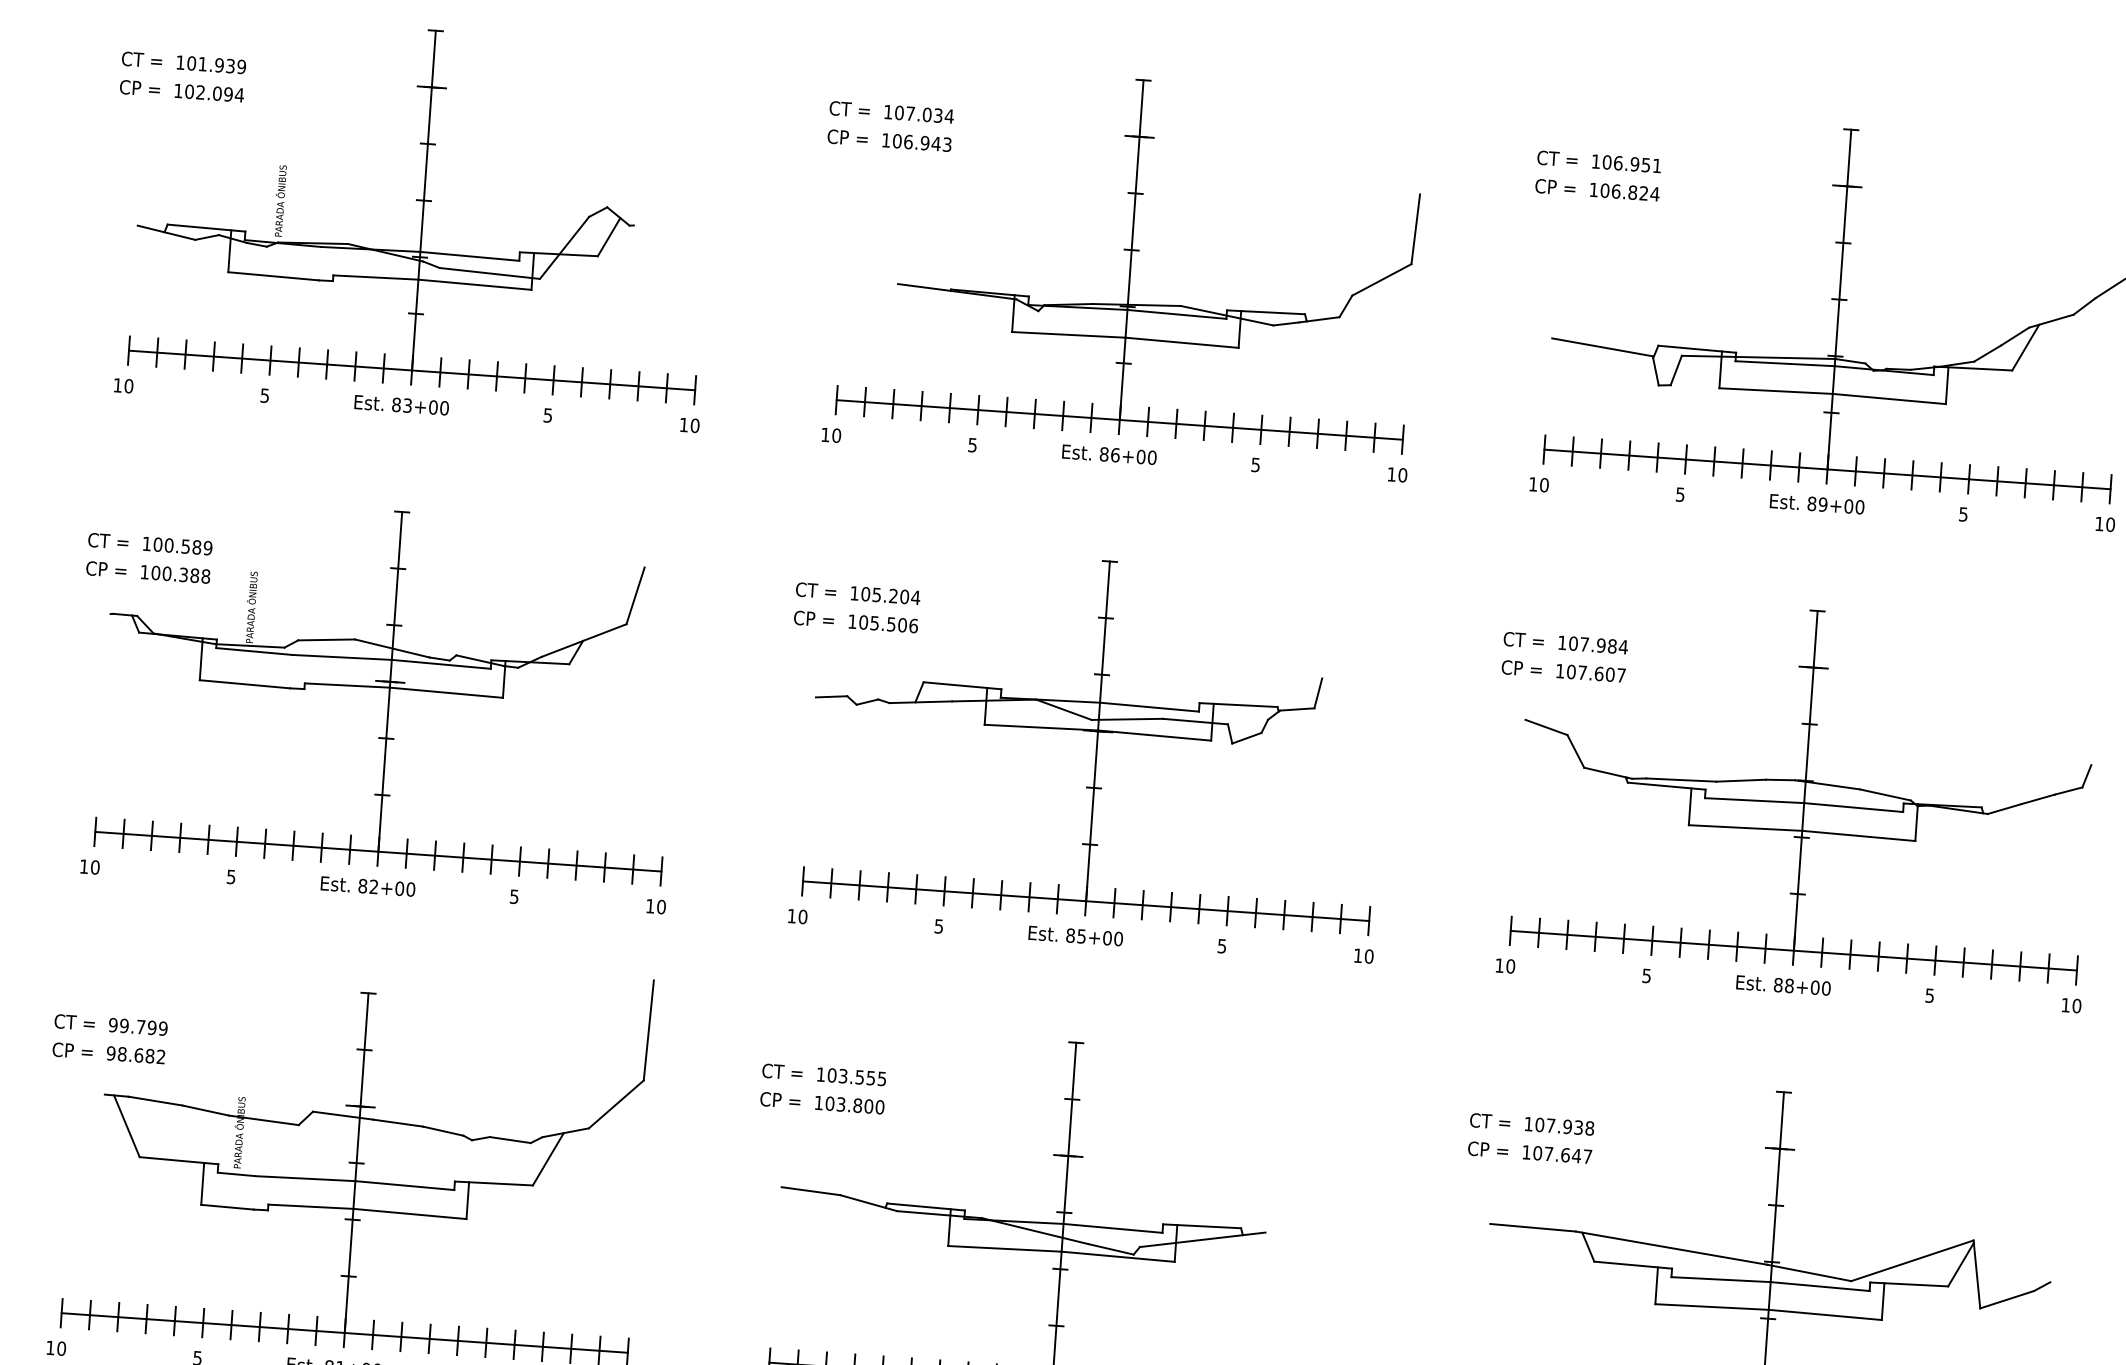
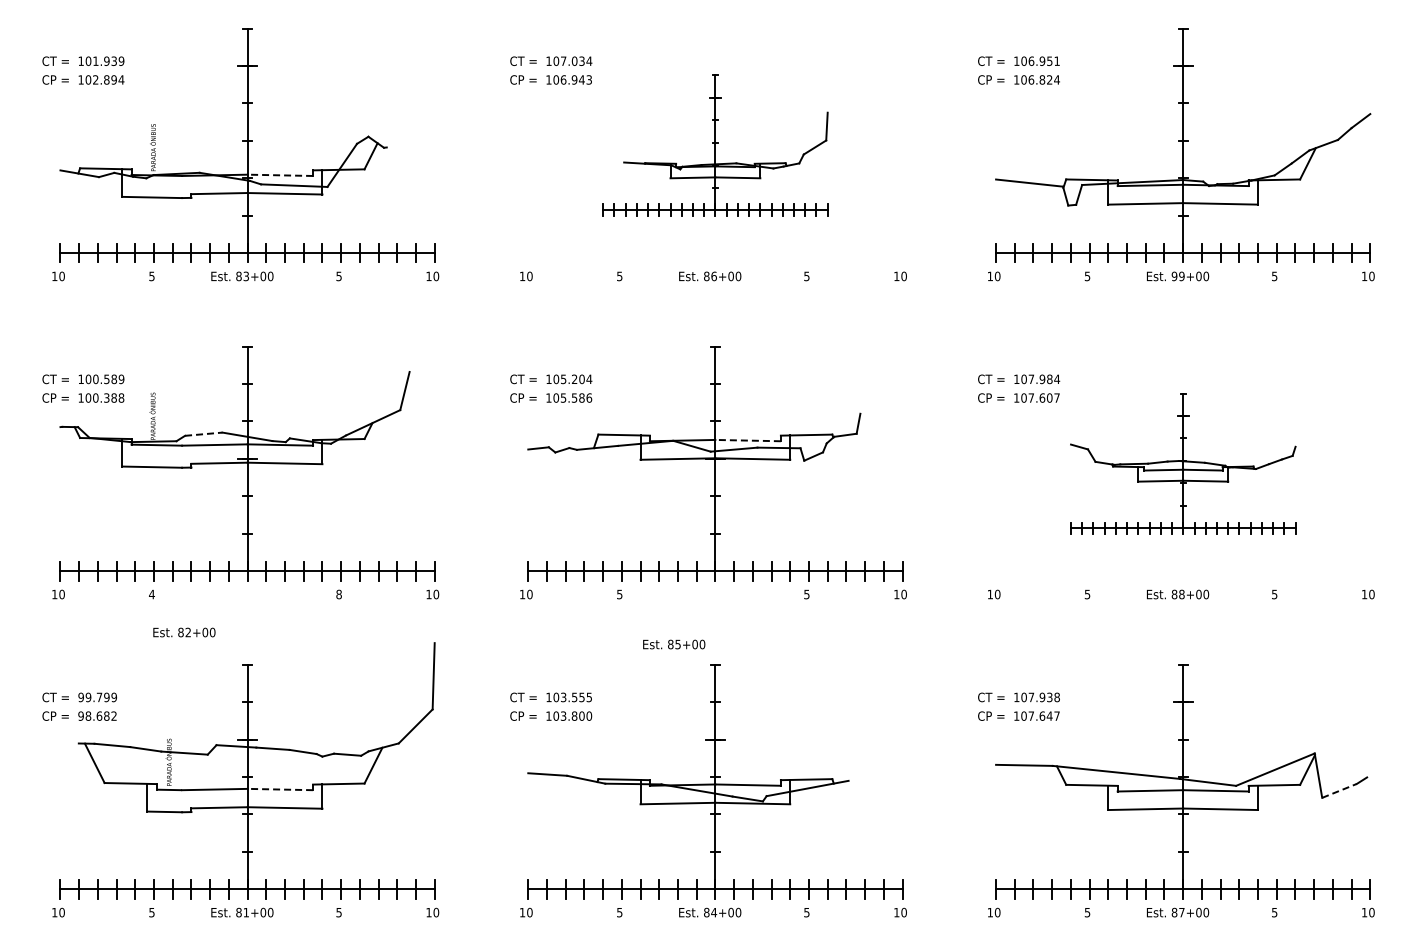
text: (216, 92) -> (106, 79), 102.094 -> 102.894
line: (470, 256) -> (280, 175), solid -> dashed
part: (1131, 257) -> (715, 145), size x0.6
text: (1811, 504) -> (1174, 276), 89+00 -> 99+00
text: (901, 624) -> (581, 397), 105.506 -> 105.586
line: (326, 640) -> (203, 434), solid -> dashed
line: (1150, 707) -> (748, 440), solid -> dashed
part: (1805, 787) -> (1183, 463), size x0.6
text: (230, 876) -> (151, 594), 5 -> 4
text: (368, 886) -> (184, 632), moved
text: (513, 896) -> (338, 594), 5 -> 8
text: (1076, 936) -> (674, 644), moved
line: (405, 1185) -> (280, 789), solid -> dashed
line: (2007, 1299) -> (1339, 790), solid -> dashed

